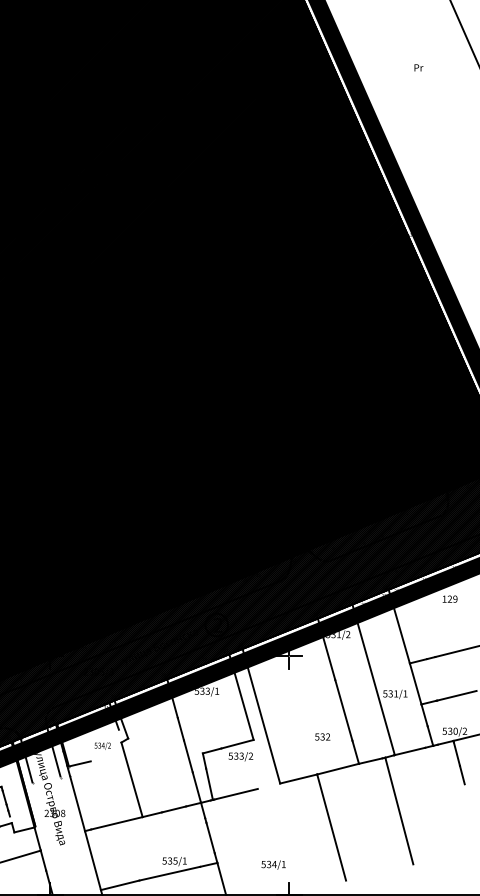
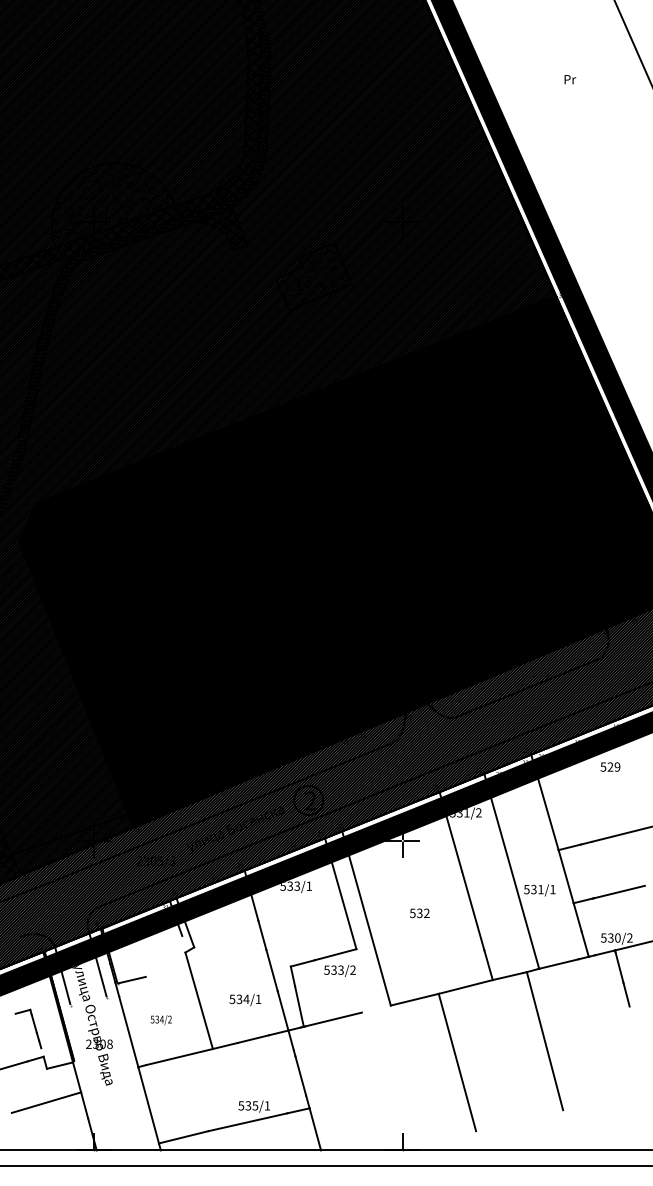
text: (444, 598) -> (603, 766), 129 -> 529
text: (322, 737) -> (419, 913), moved
text: (102, 746) -> (160, 1020), moved
text: (273, 865) -> (245, 1000), moved

